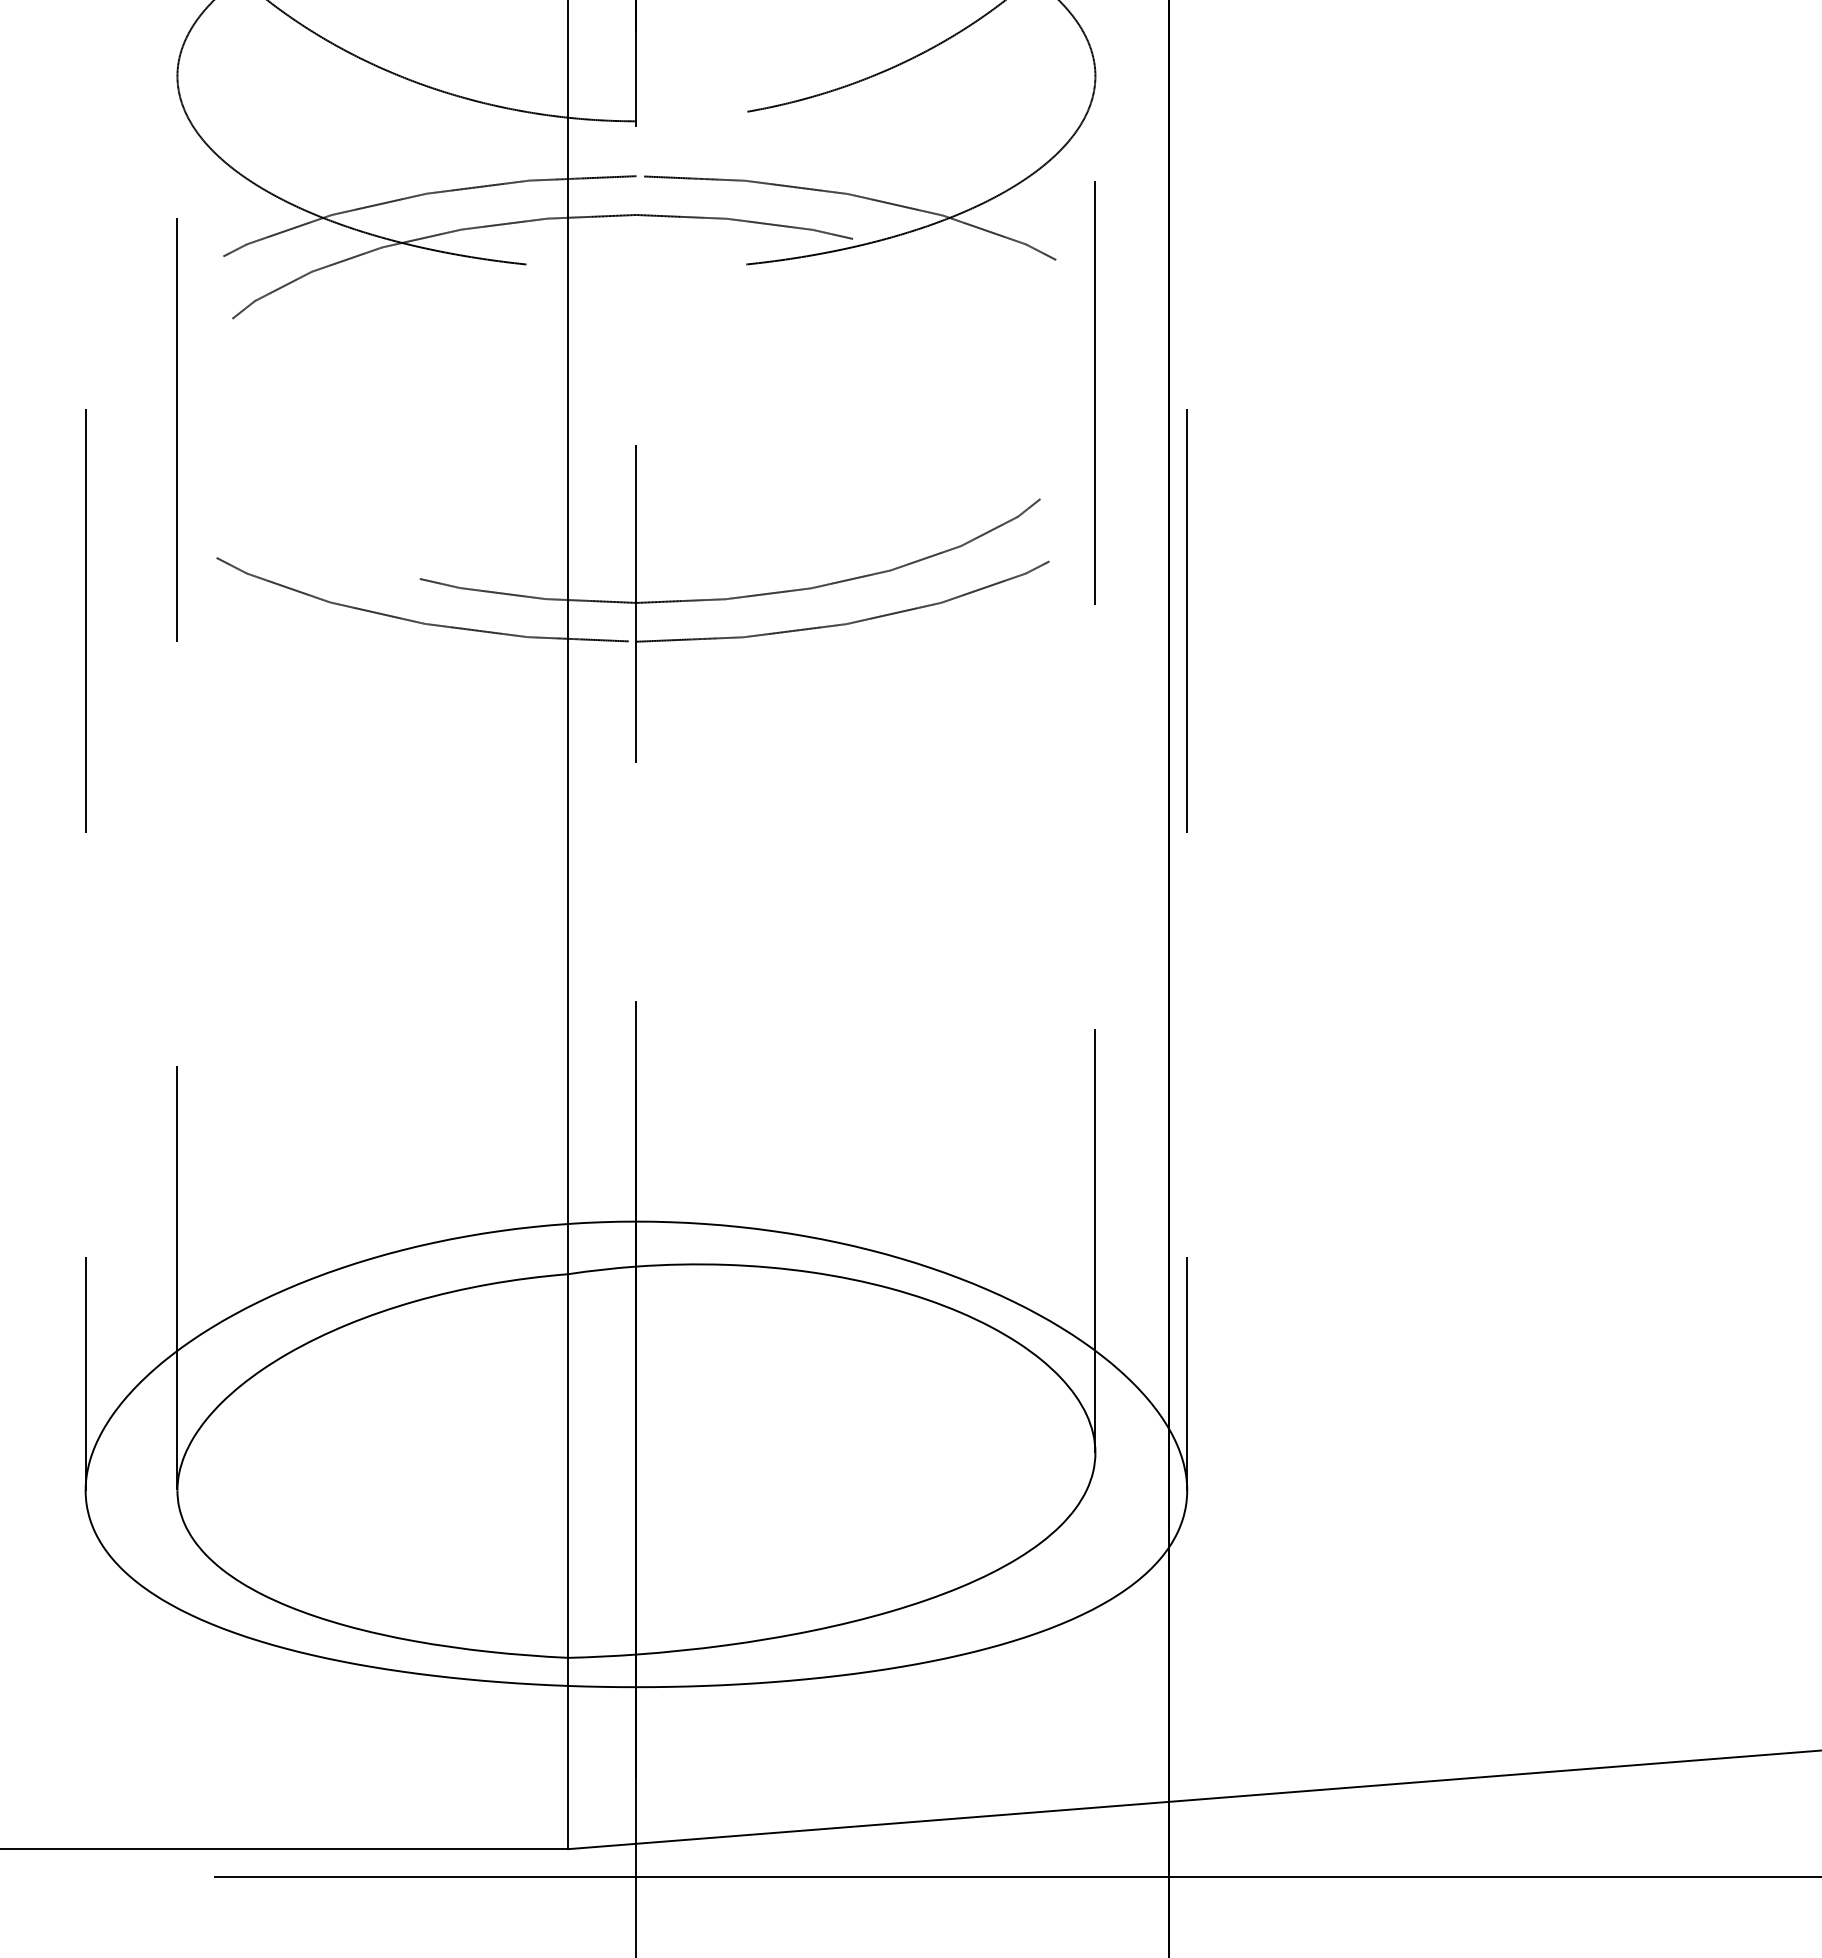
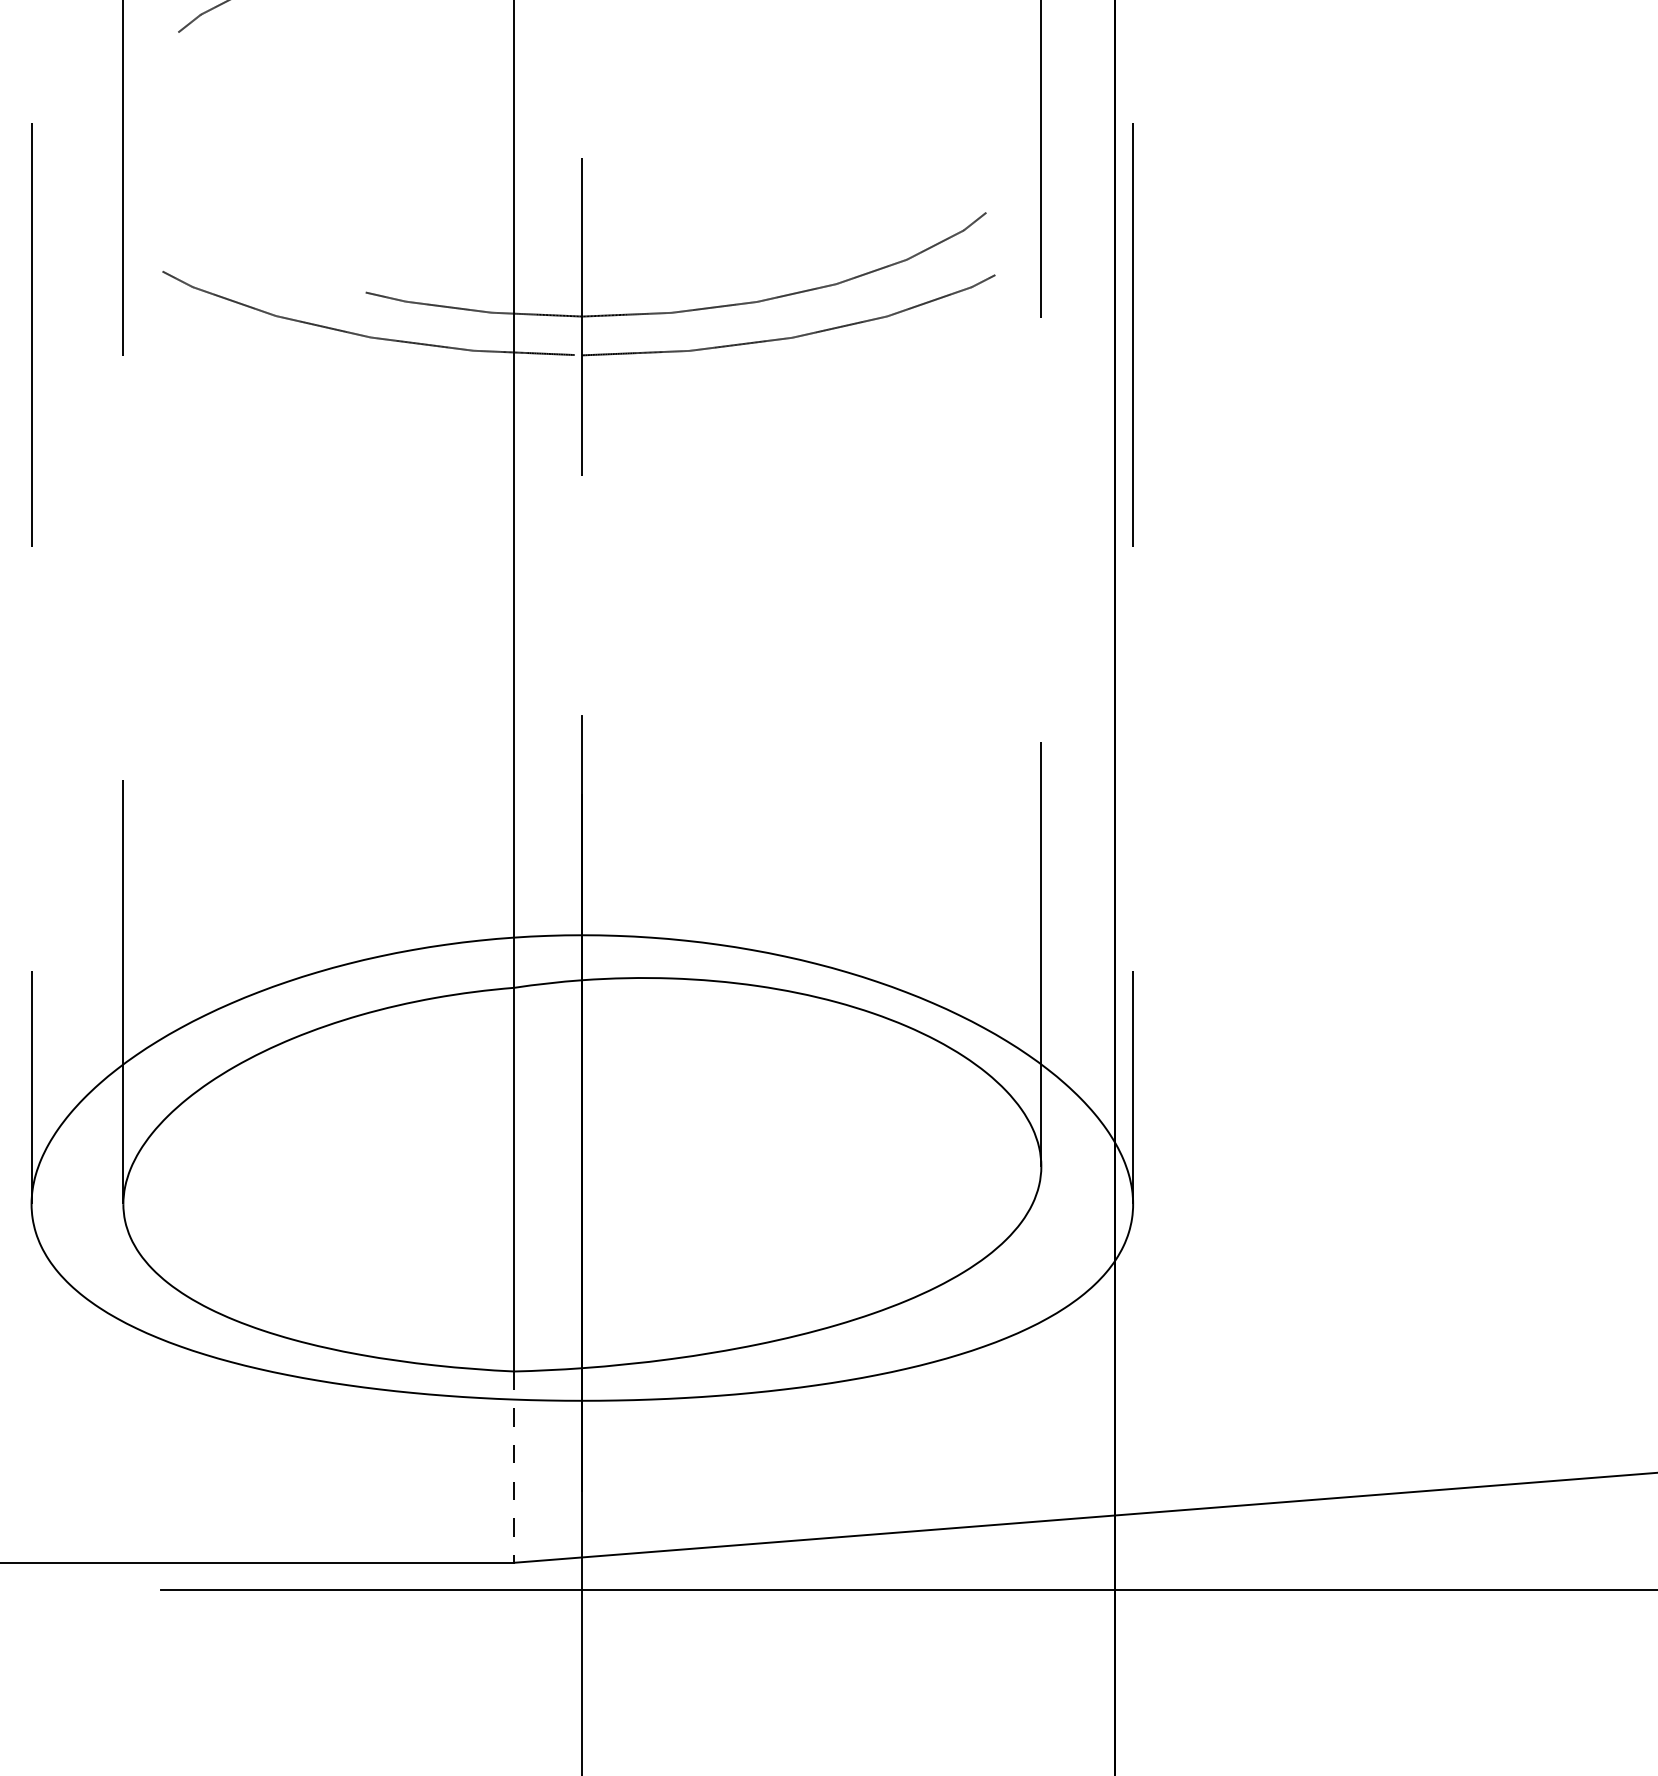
line: (568, 1753) -> (514, 1467), solid -> dashed

